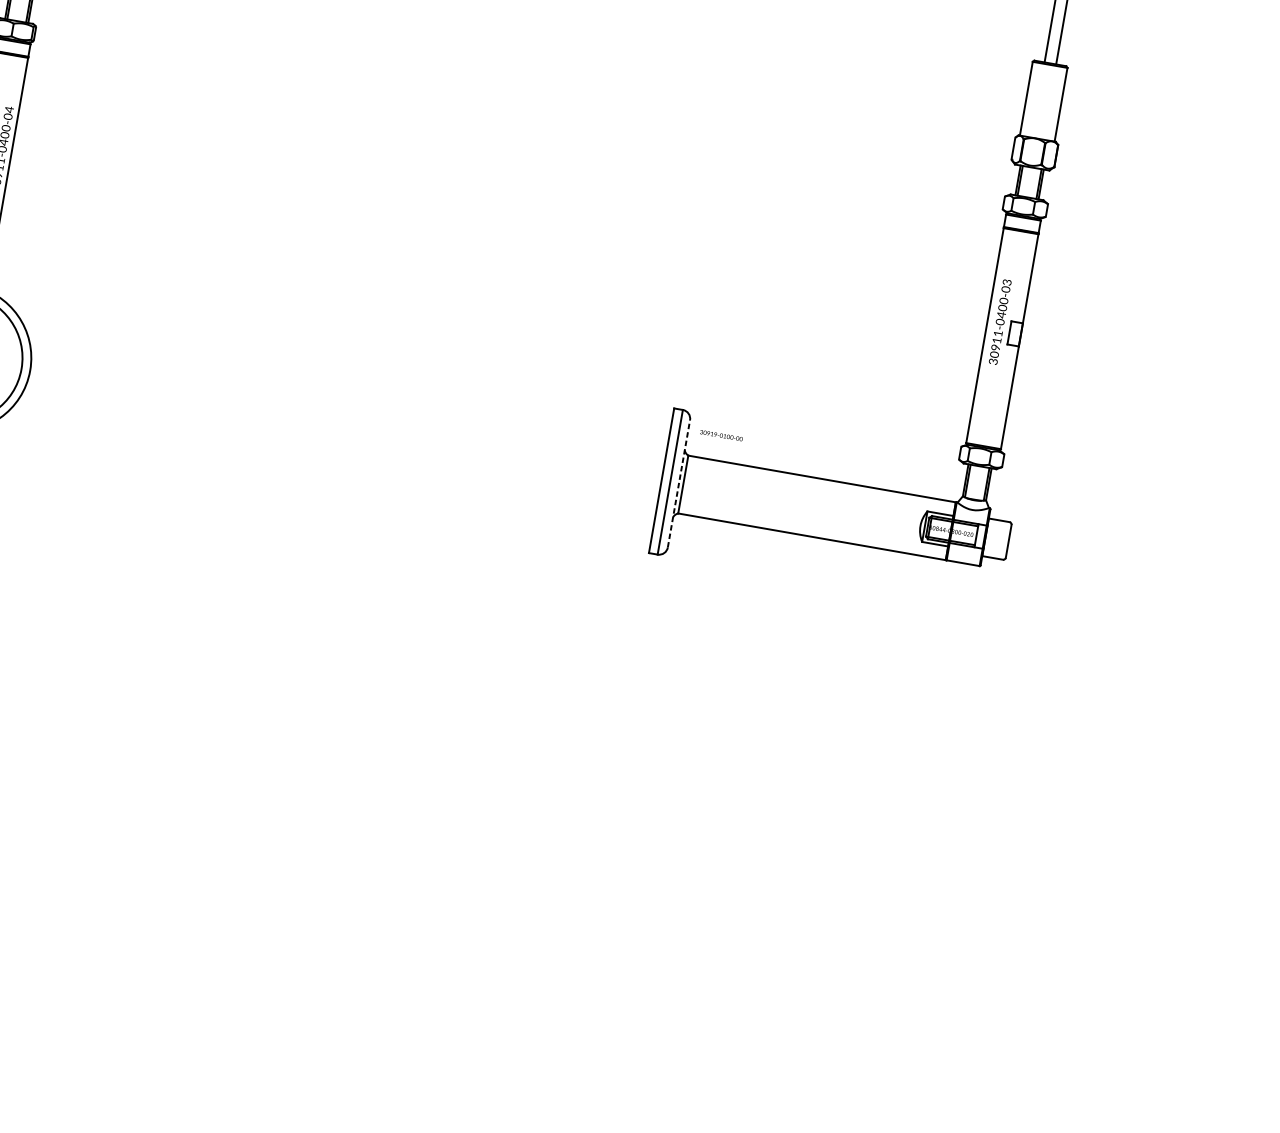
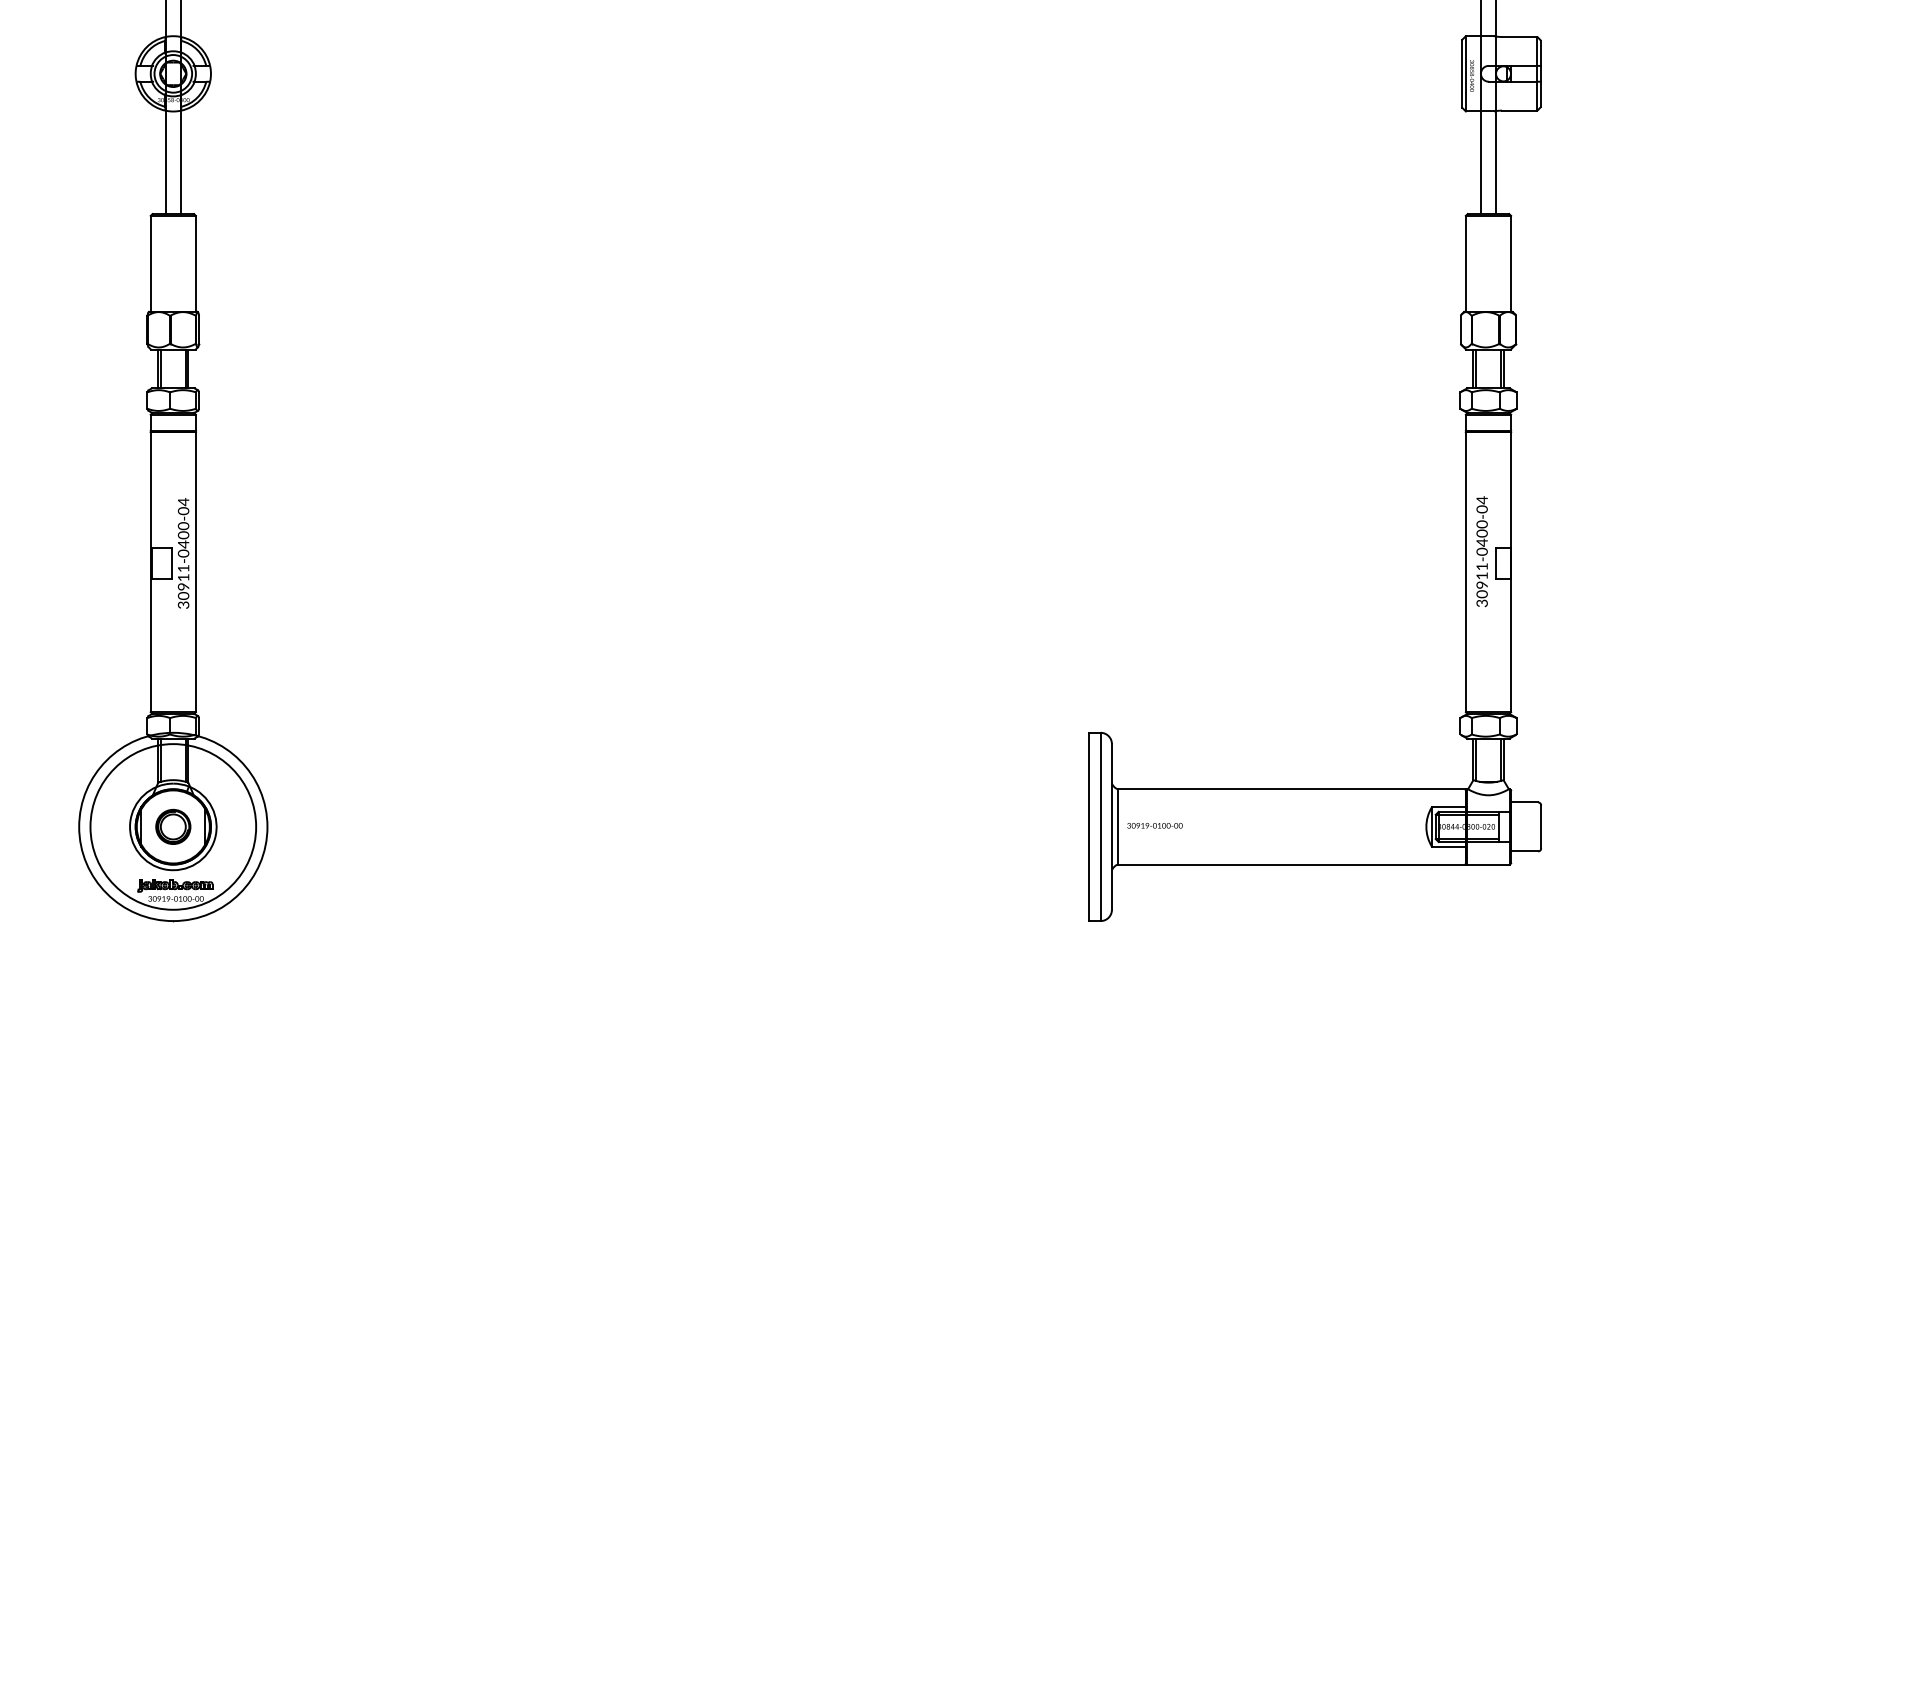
text: (1006, 282) -> (1481, 500), 30911-0400-03 -> 30911-0400-04
text: (721, 435) -> (1154, 825), moved
line: (678, 483) -> (1111, 826), dashed -> solid

